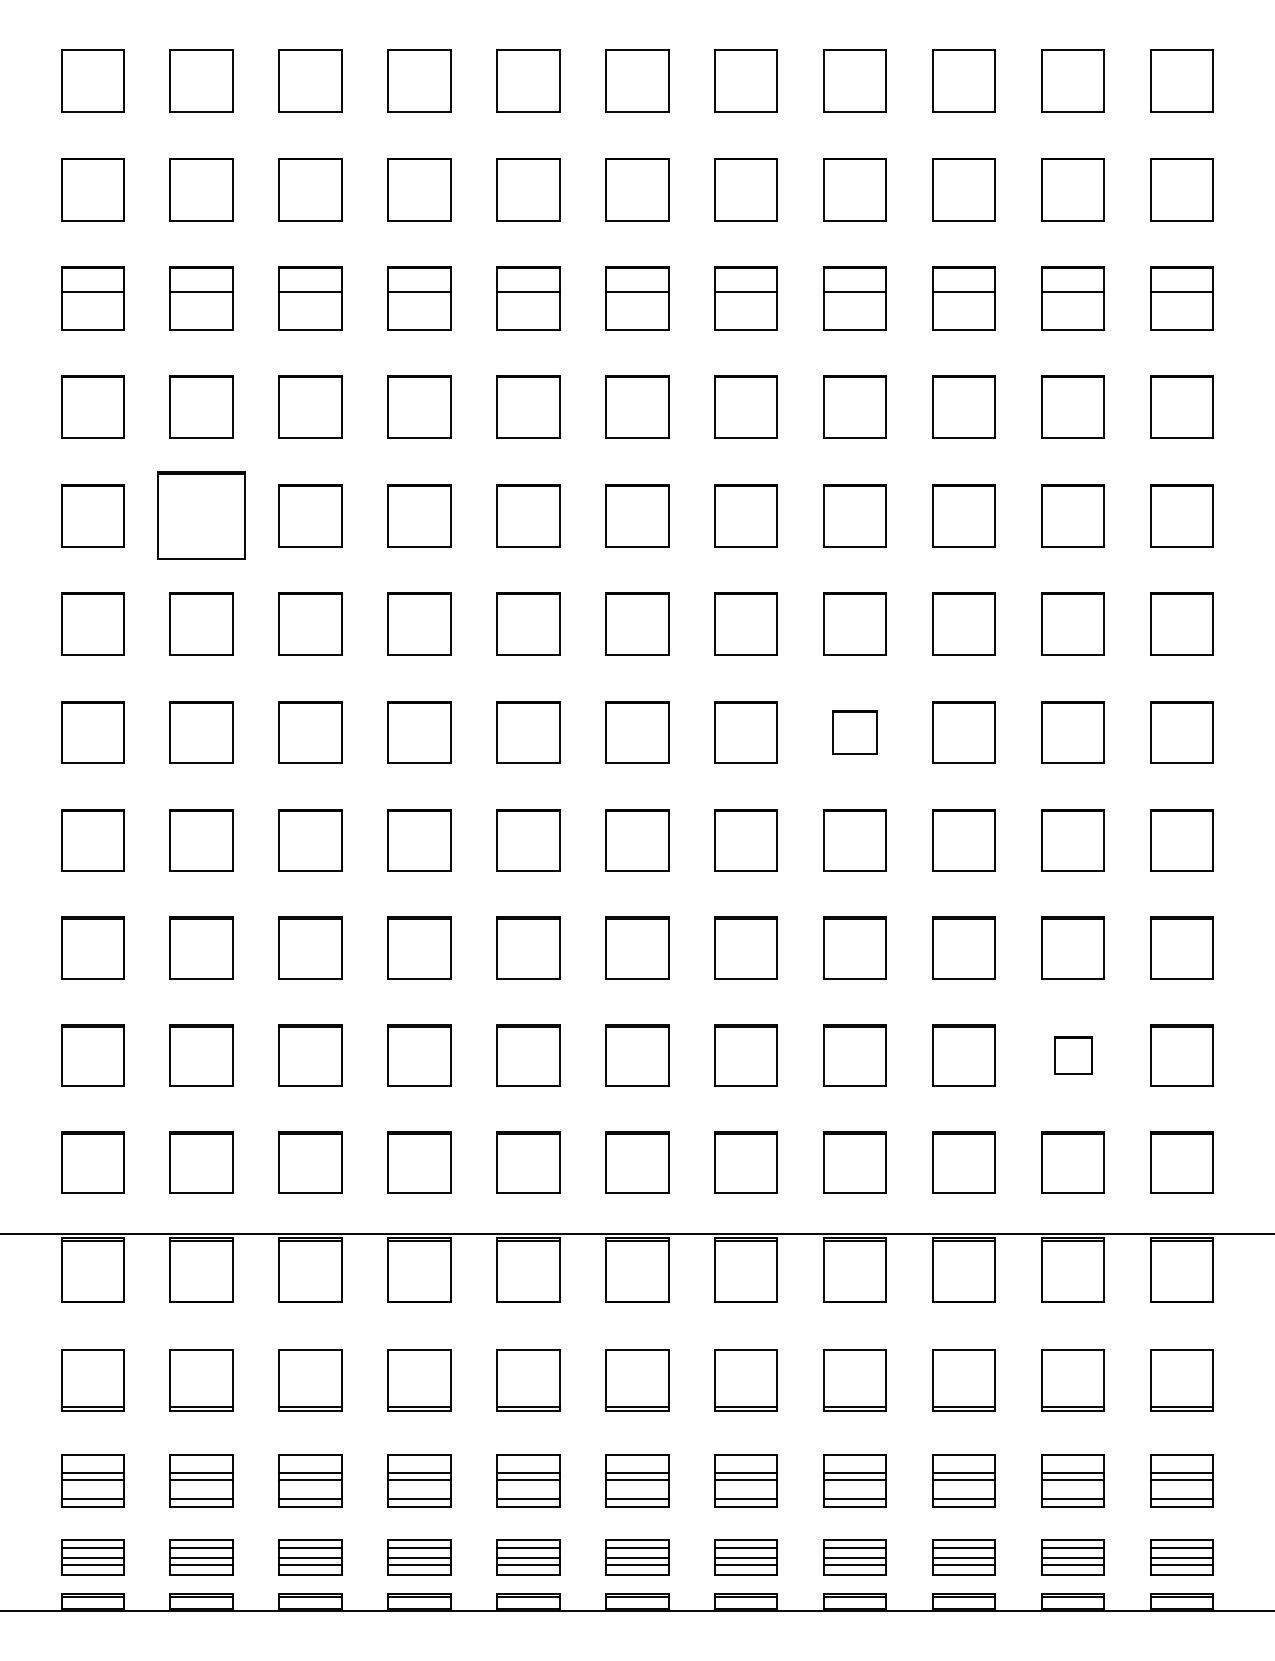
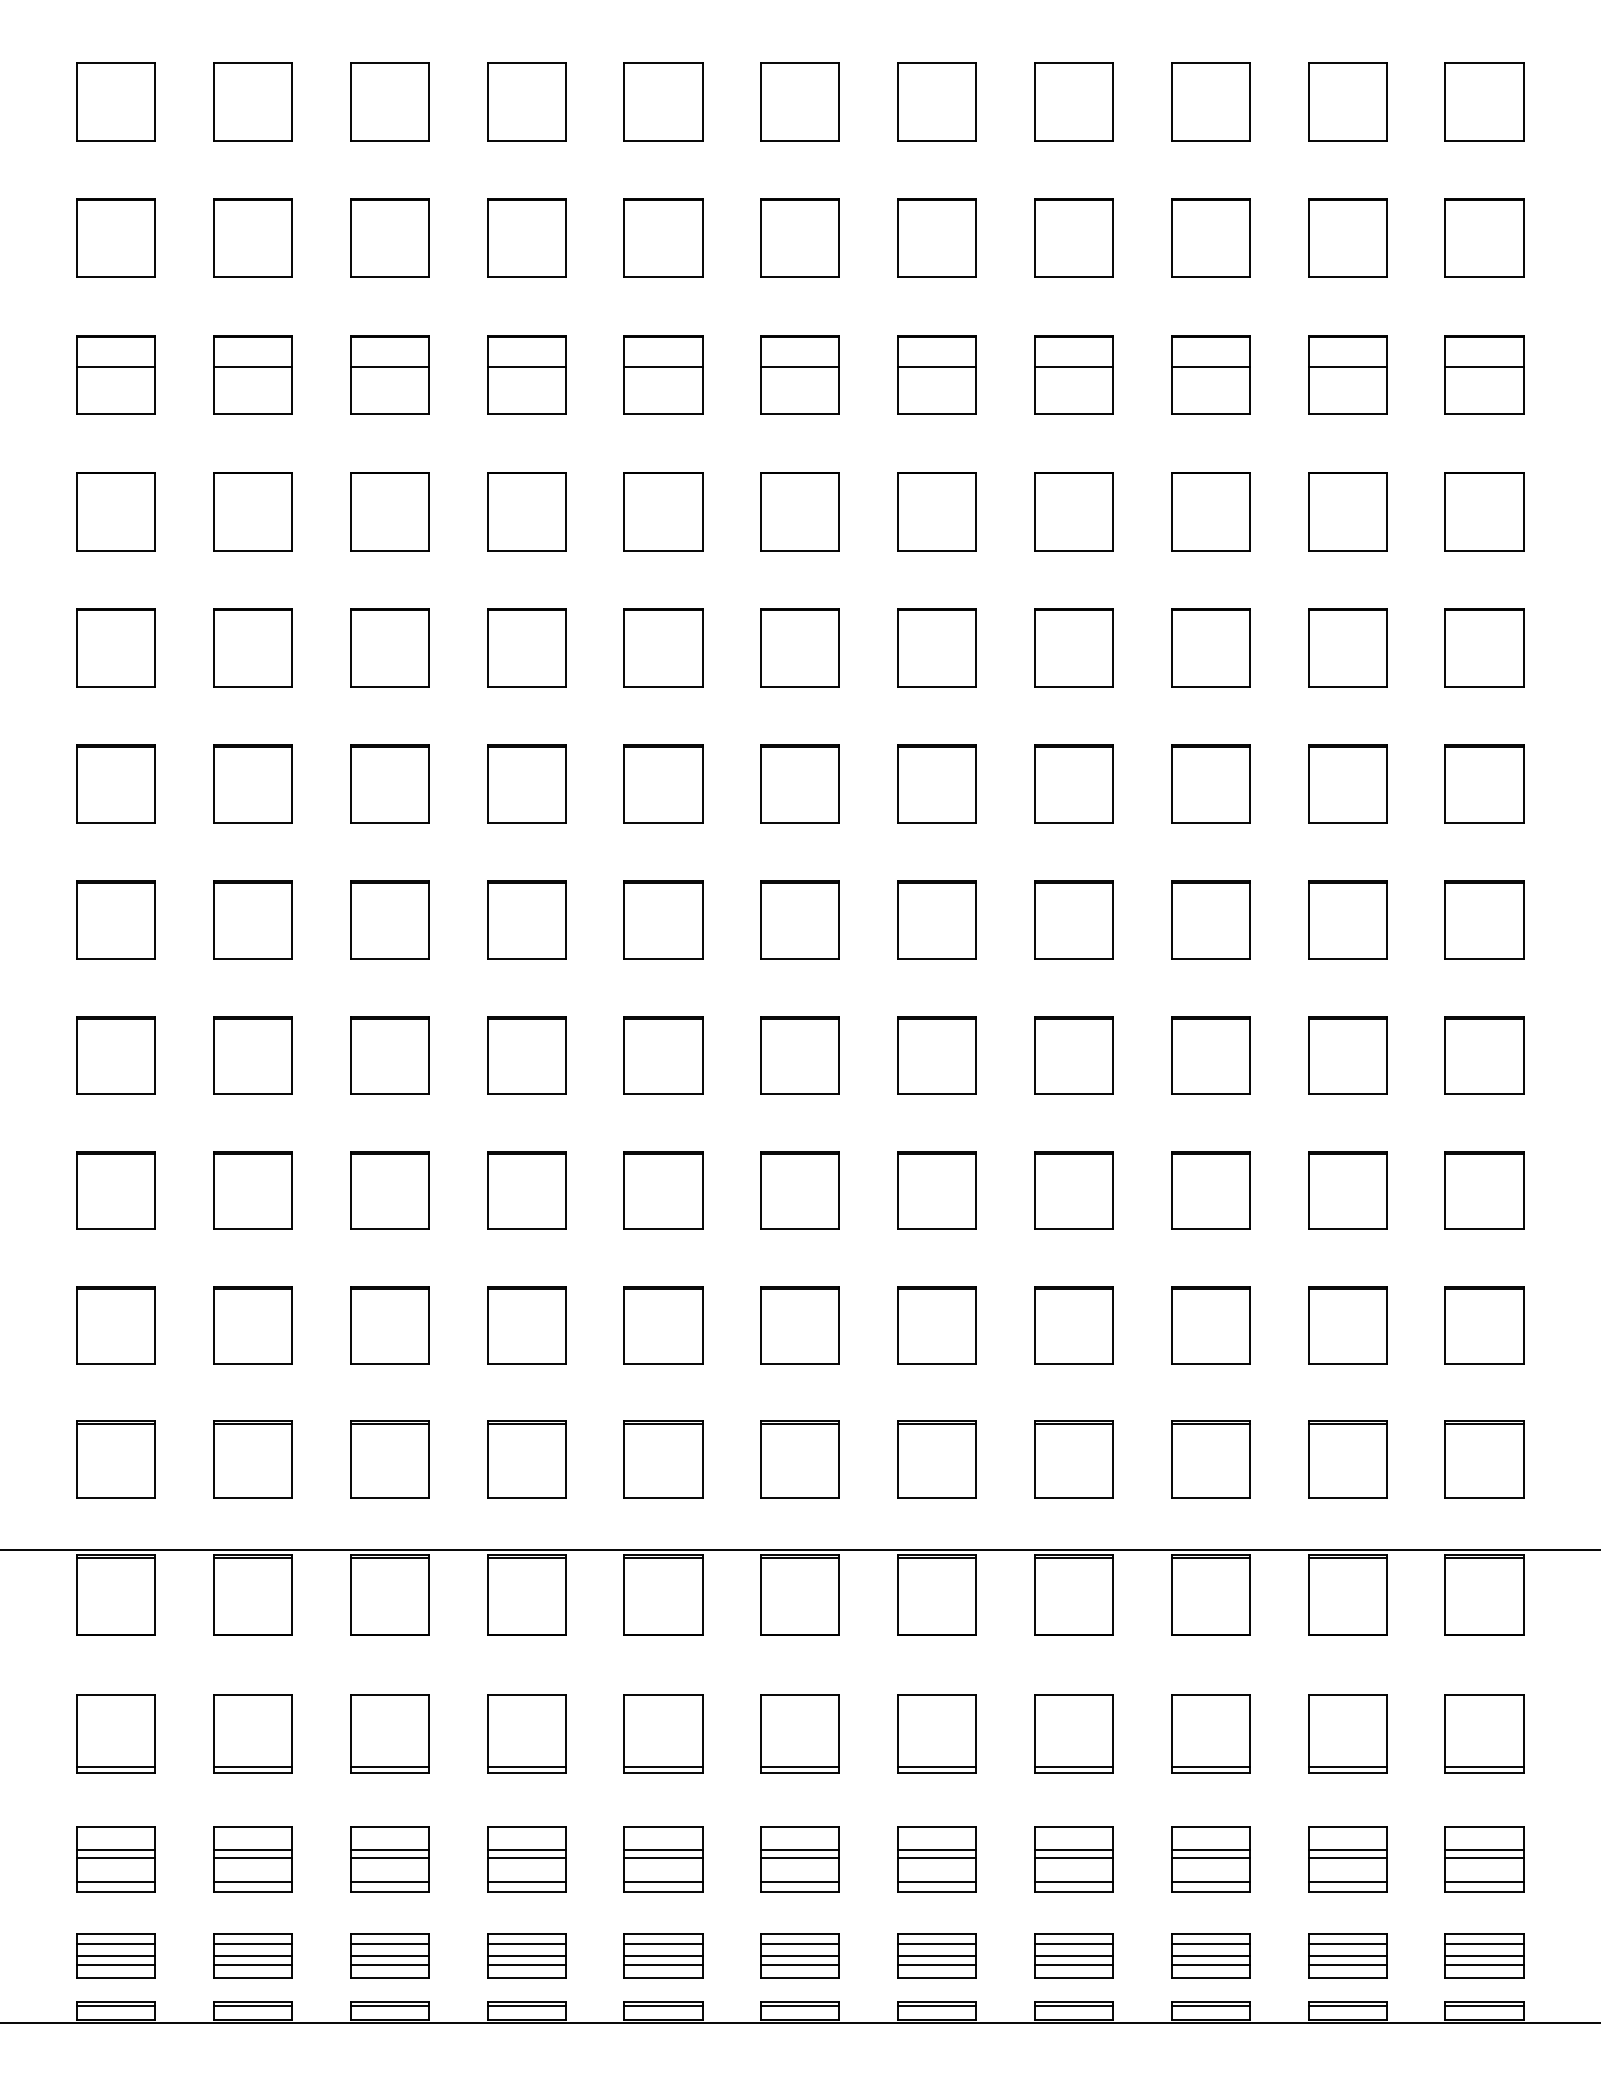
part: (201, 515) -> (252, 647), size x0.71
part: (854, 732) -> (1073, 919), size x1.43
part: (1073, 1055) -> (1347, 1325), size x1.67

